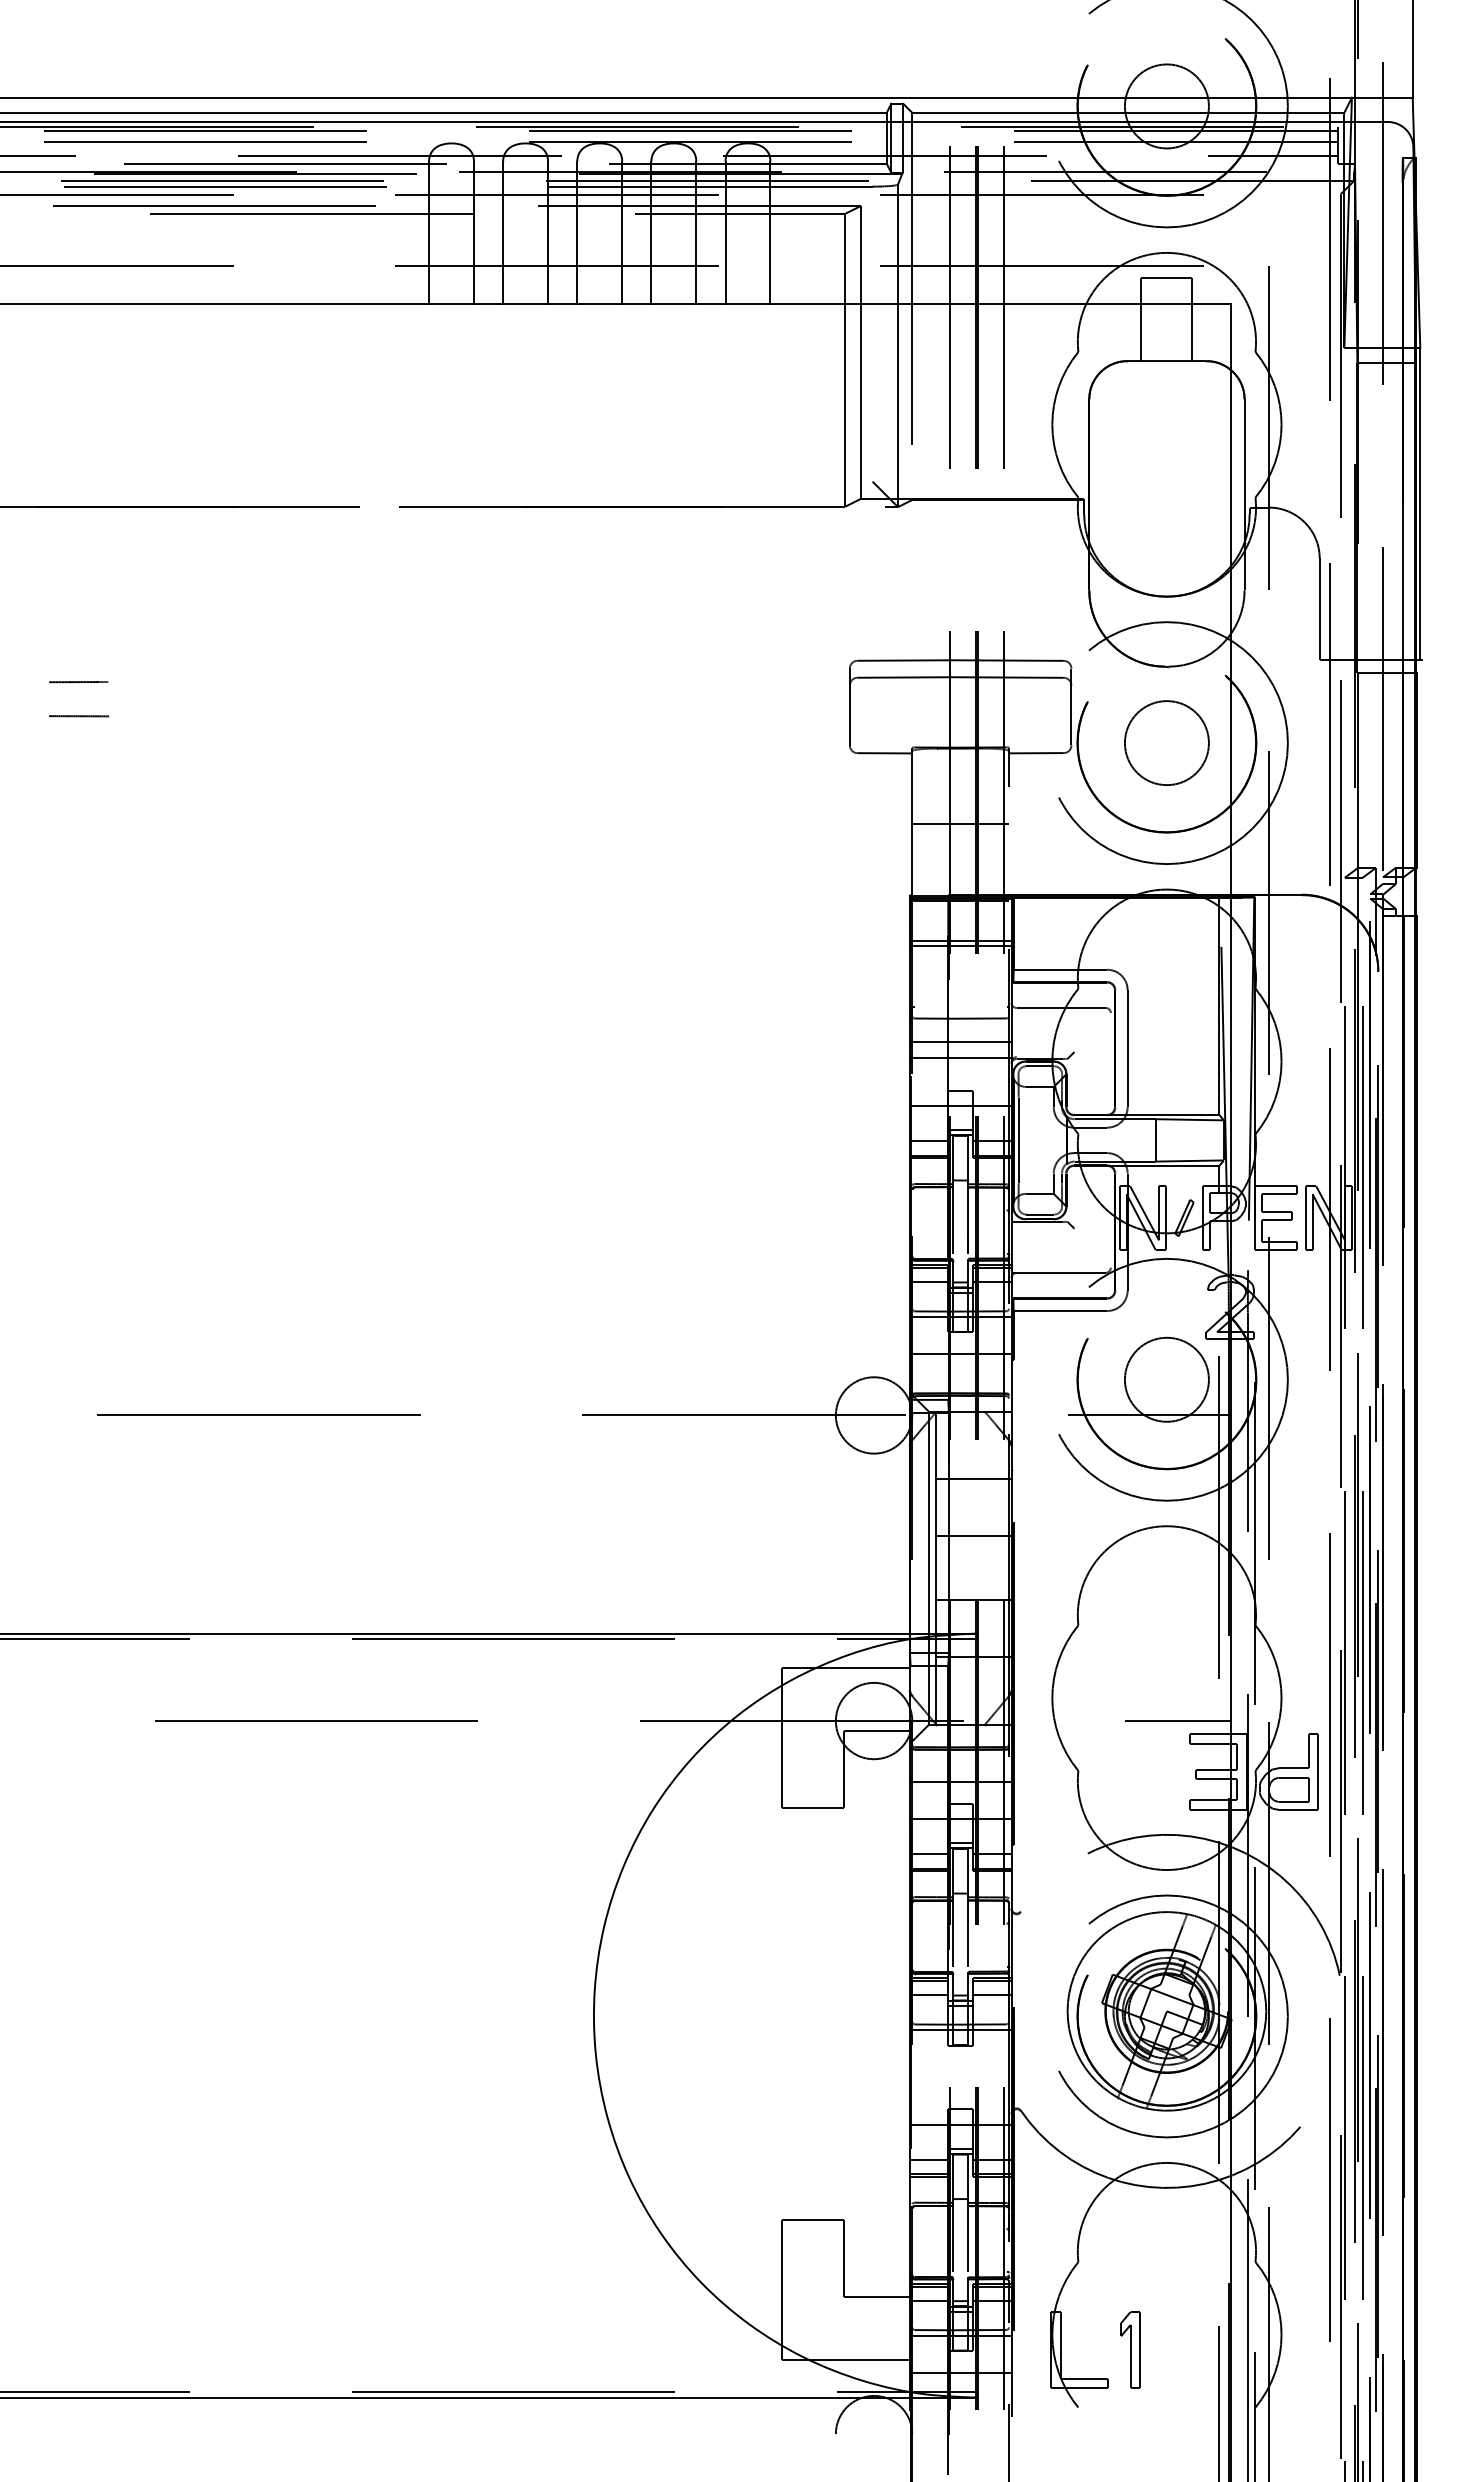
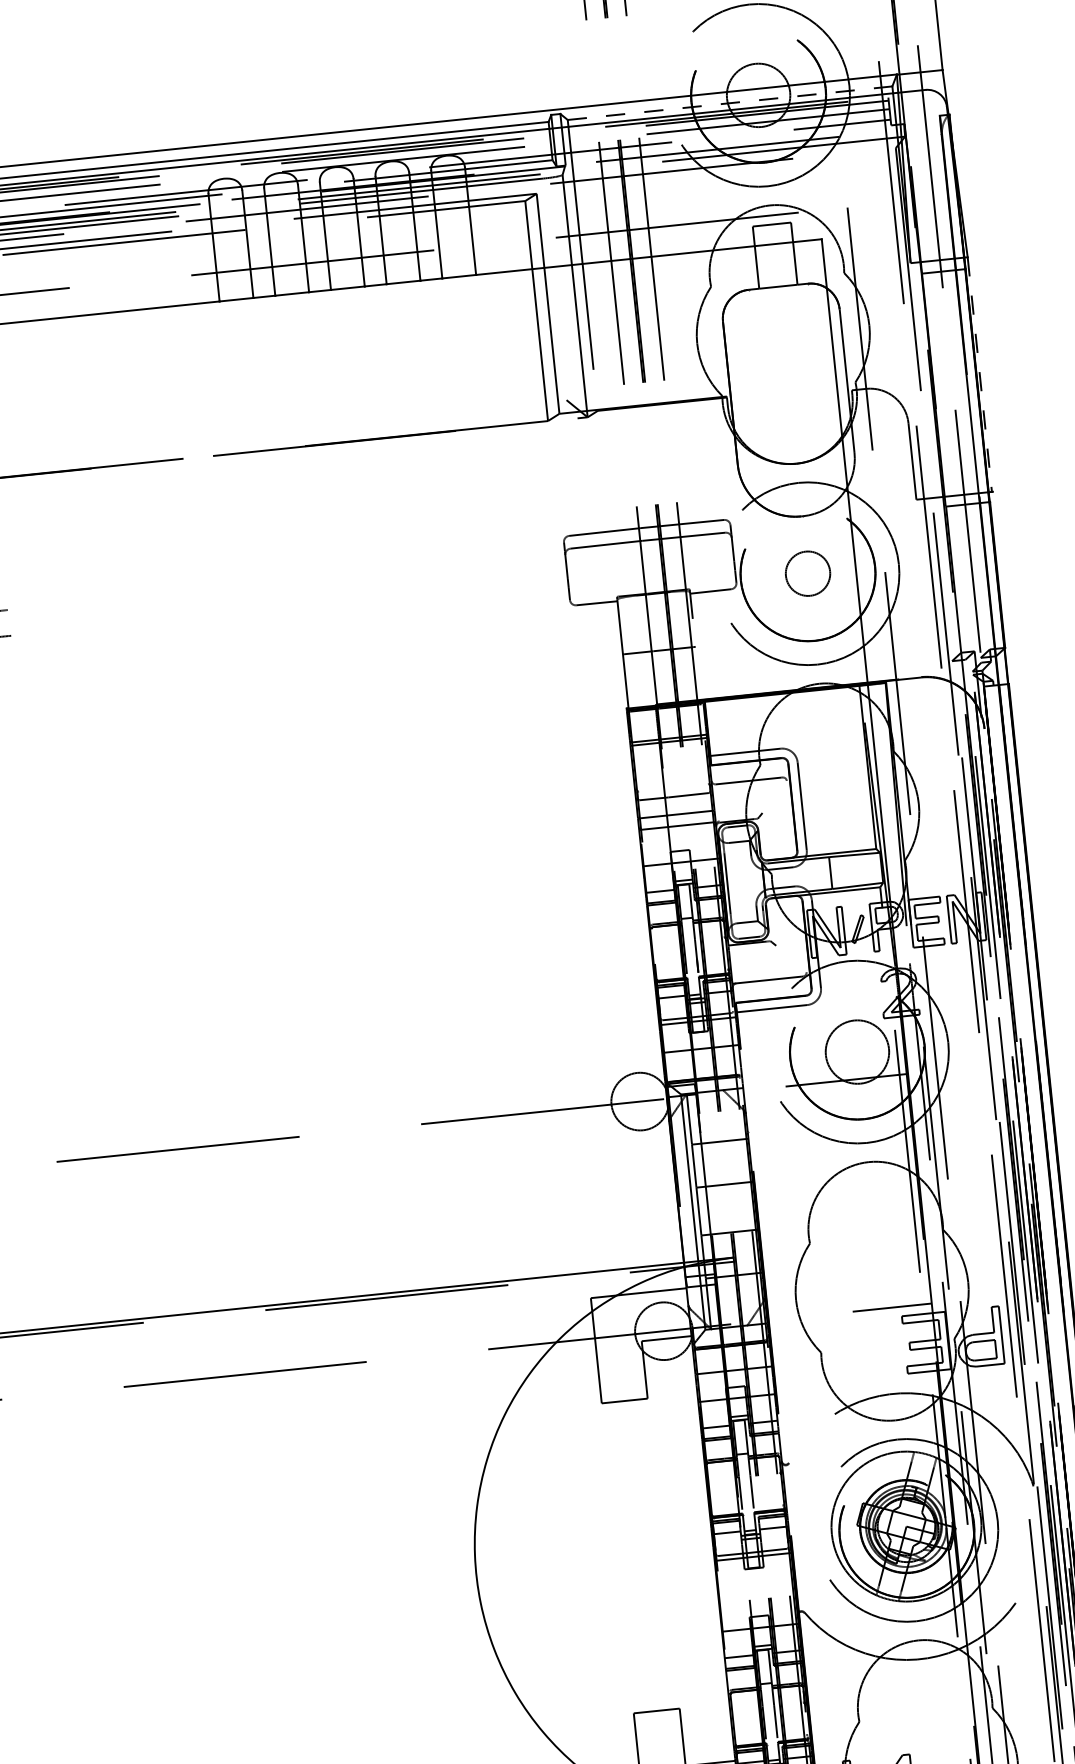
line: (1128, 112) -> (730, 102), solid -> dashed
line: (1420, 504) -> (980, 374), solid -> dashed
circle: (1166, 742) -> (807, 573), size x0.7

